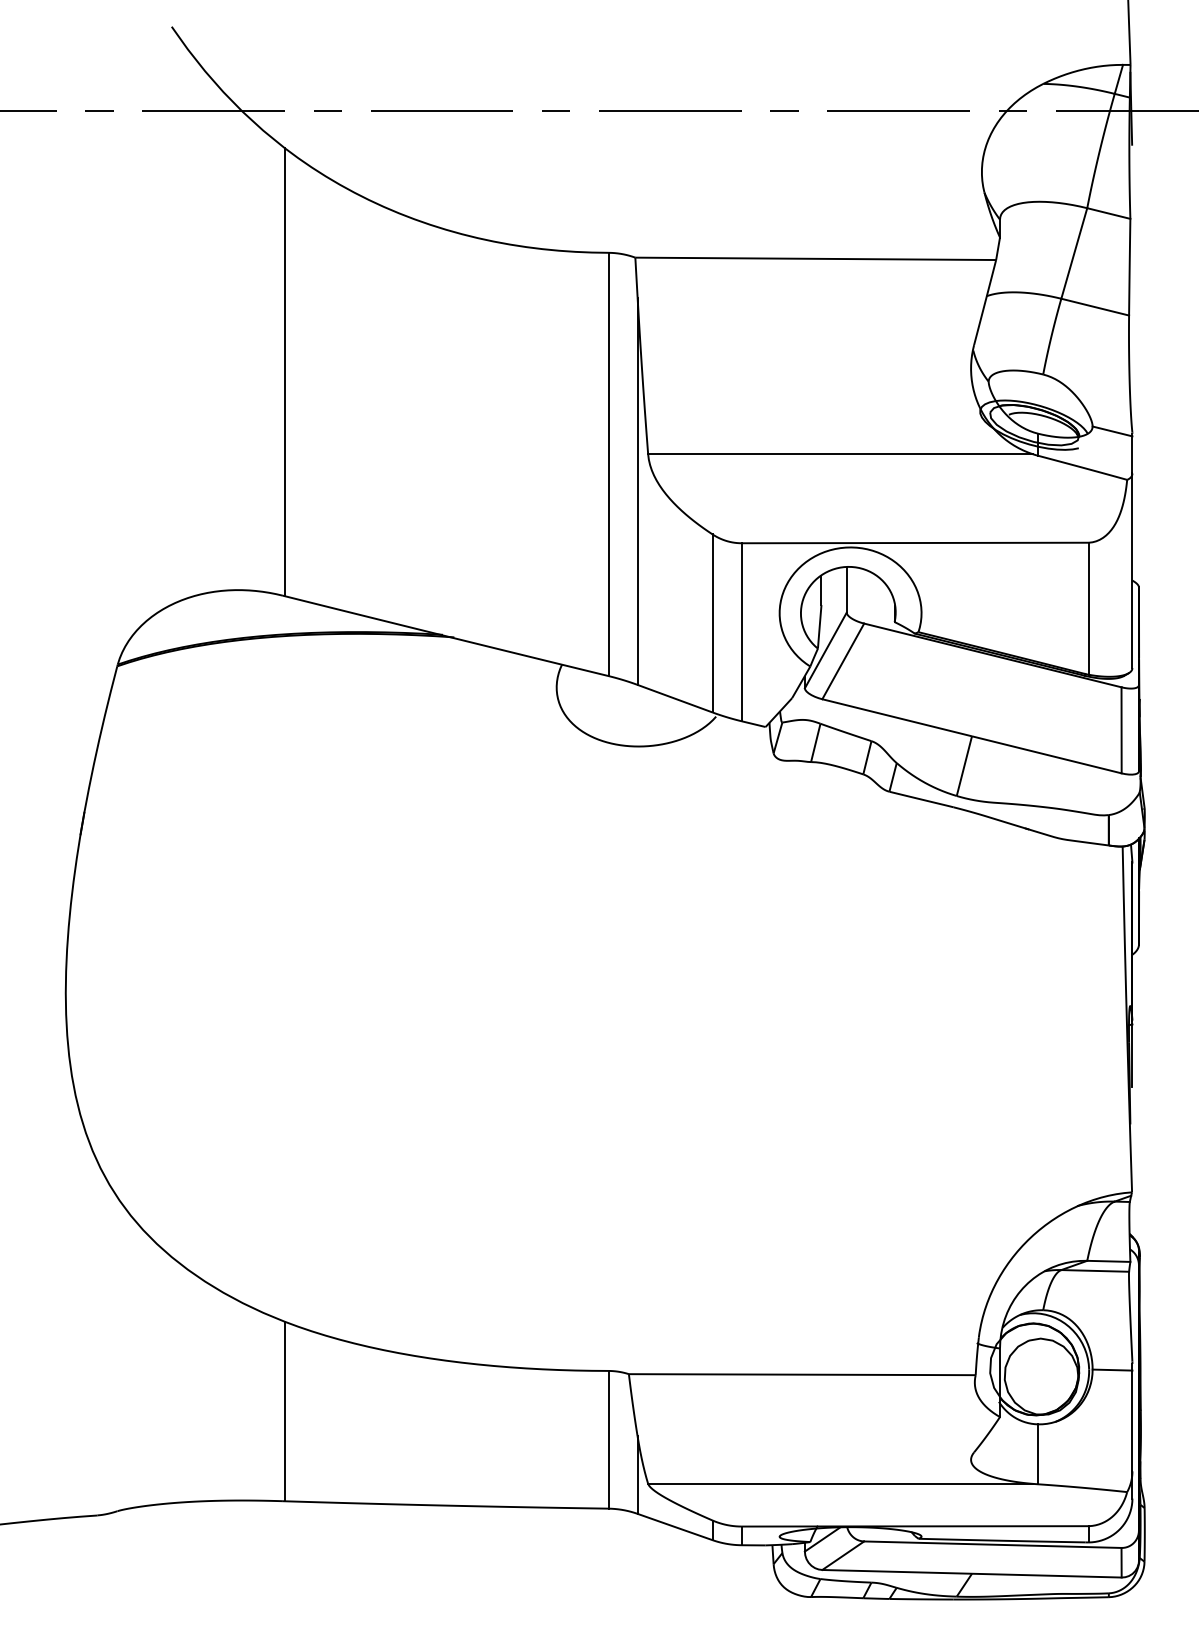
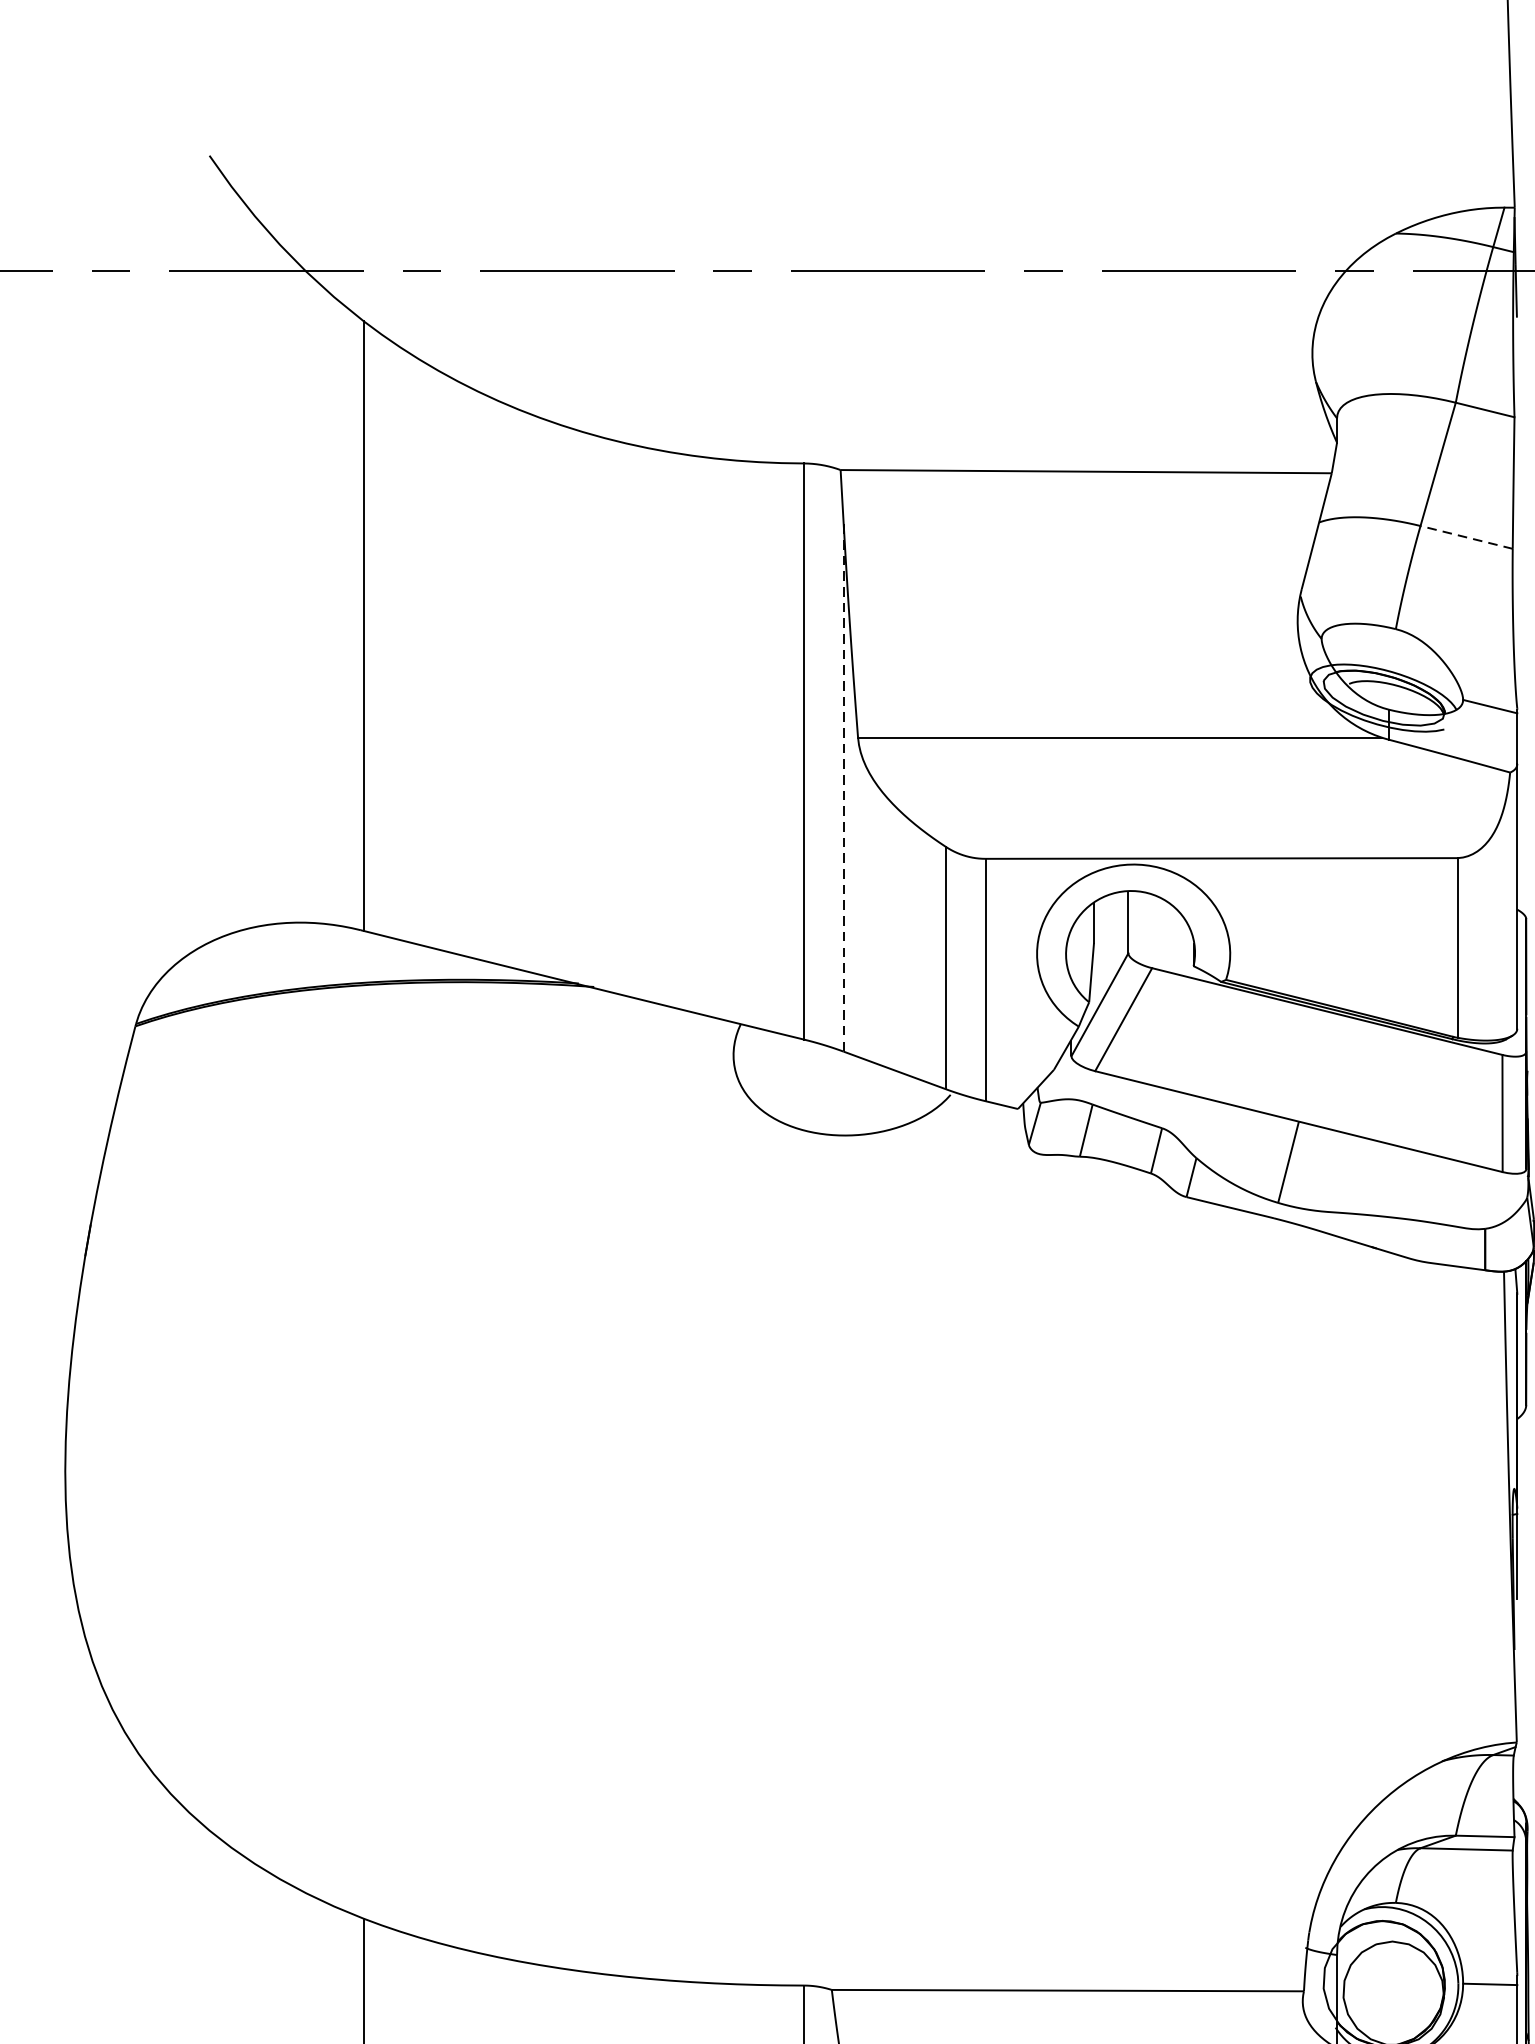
line: (1095, 307) -> (1467, 537), solid -> dashed
line: (637, 491) -> (843, 788), solid -> dashed

